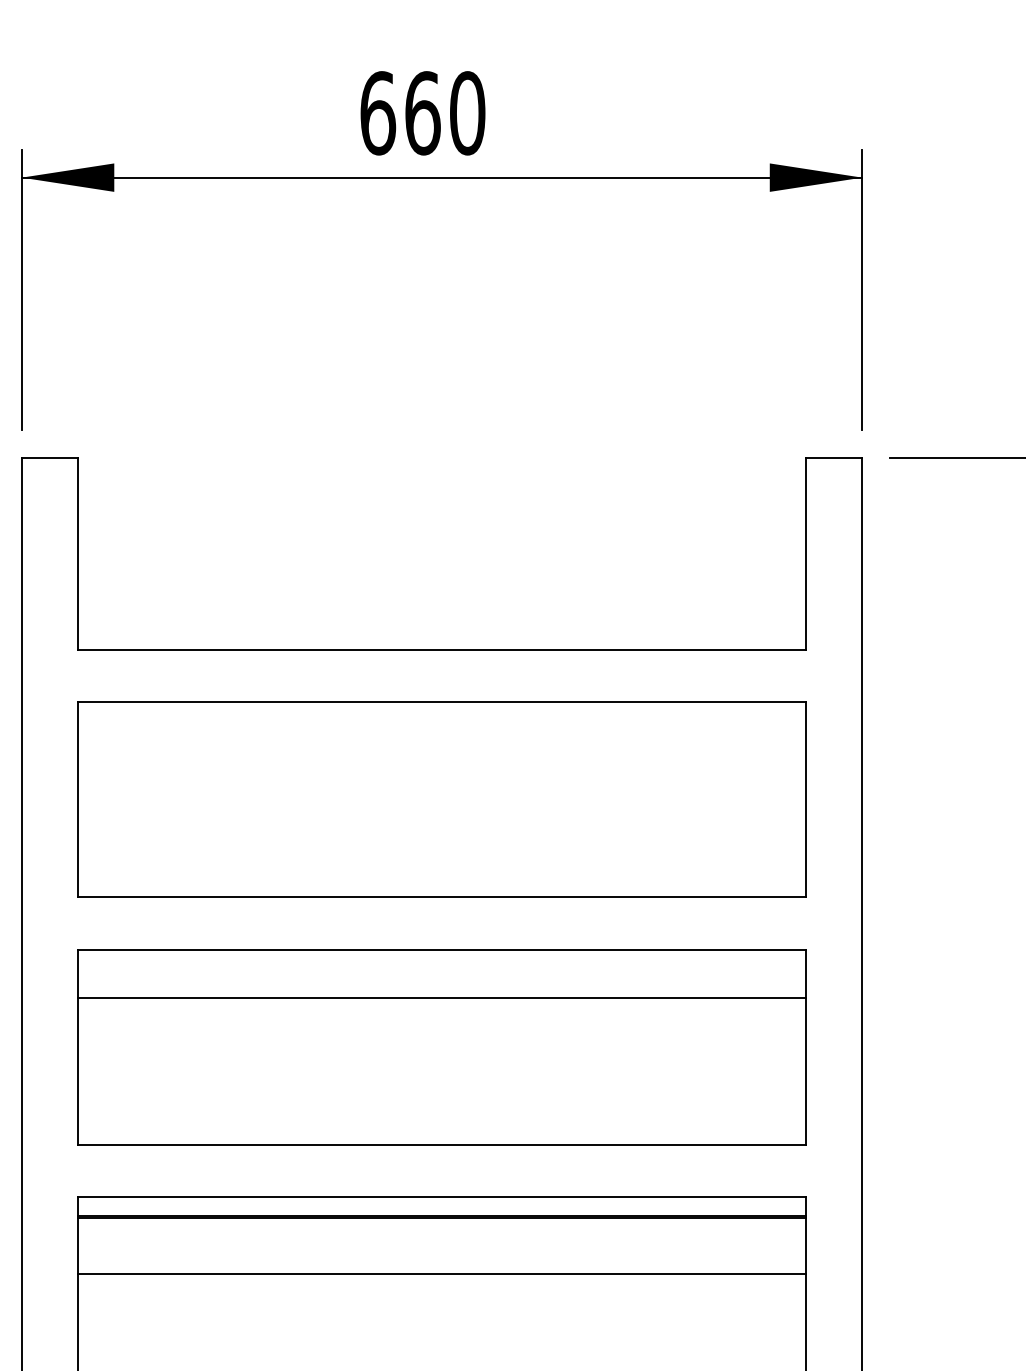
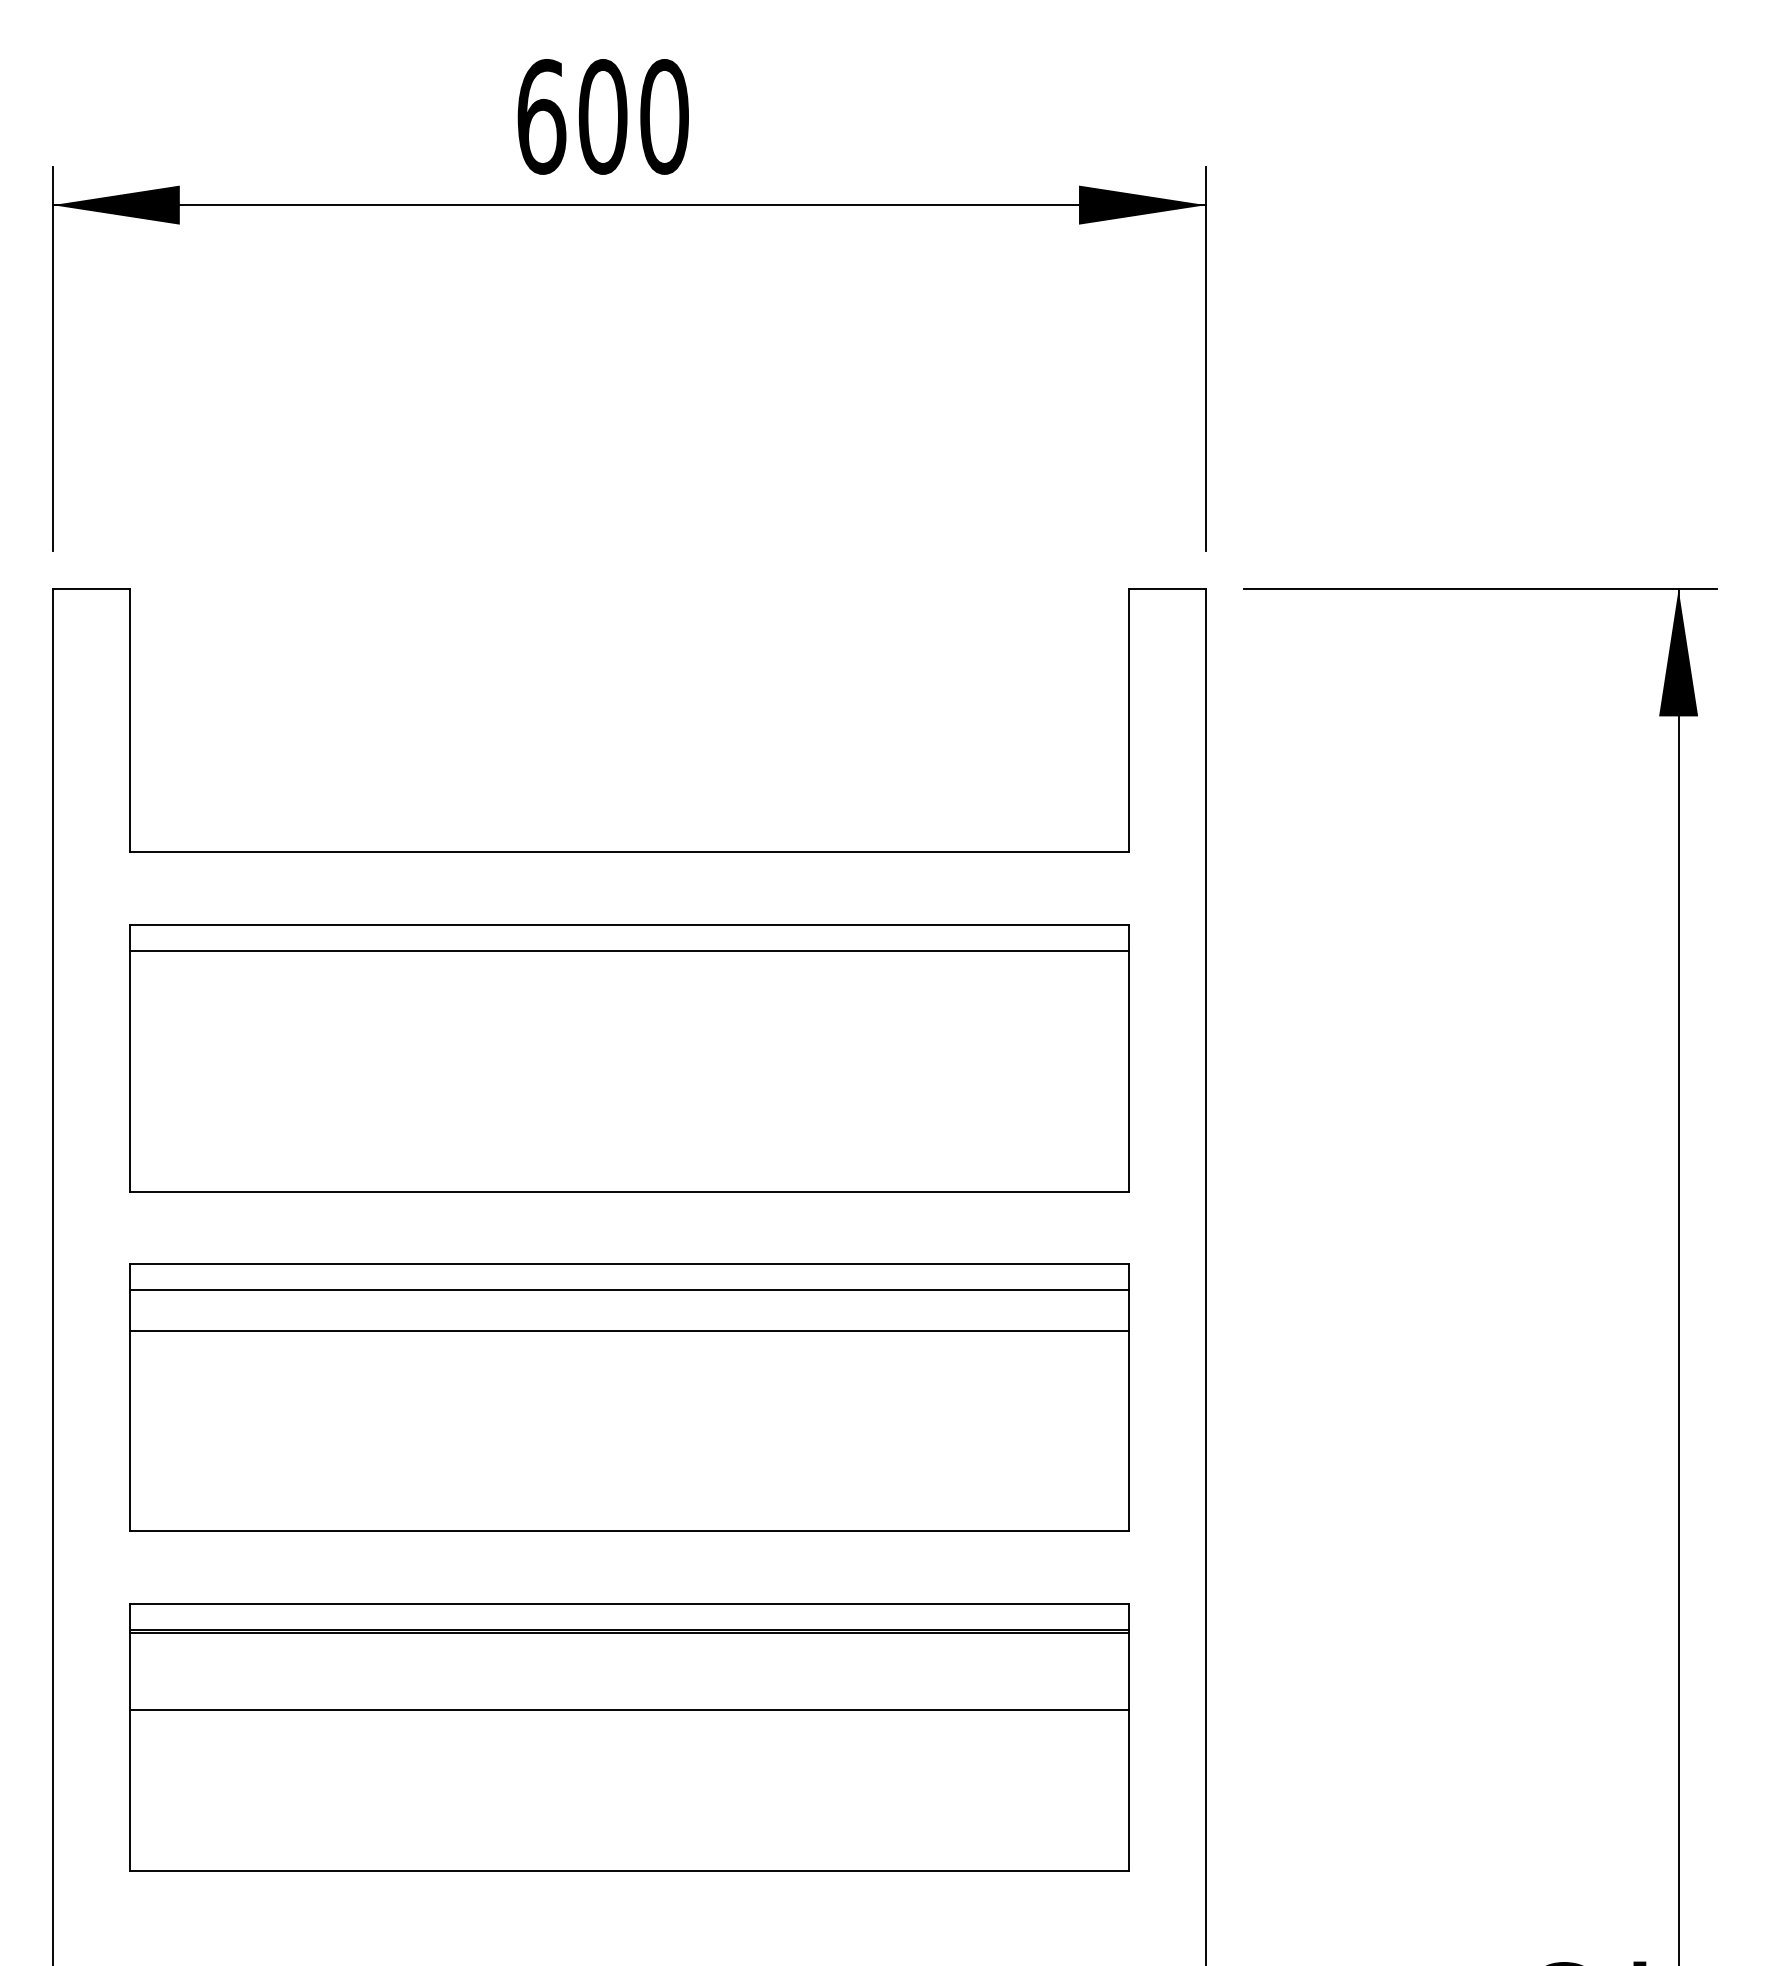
text: (422, 113) -> (602, 116), 660 -> 600
line: (442, 721) -> (629, 950), added
line: (442, 968) -> (629, 1290), added

